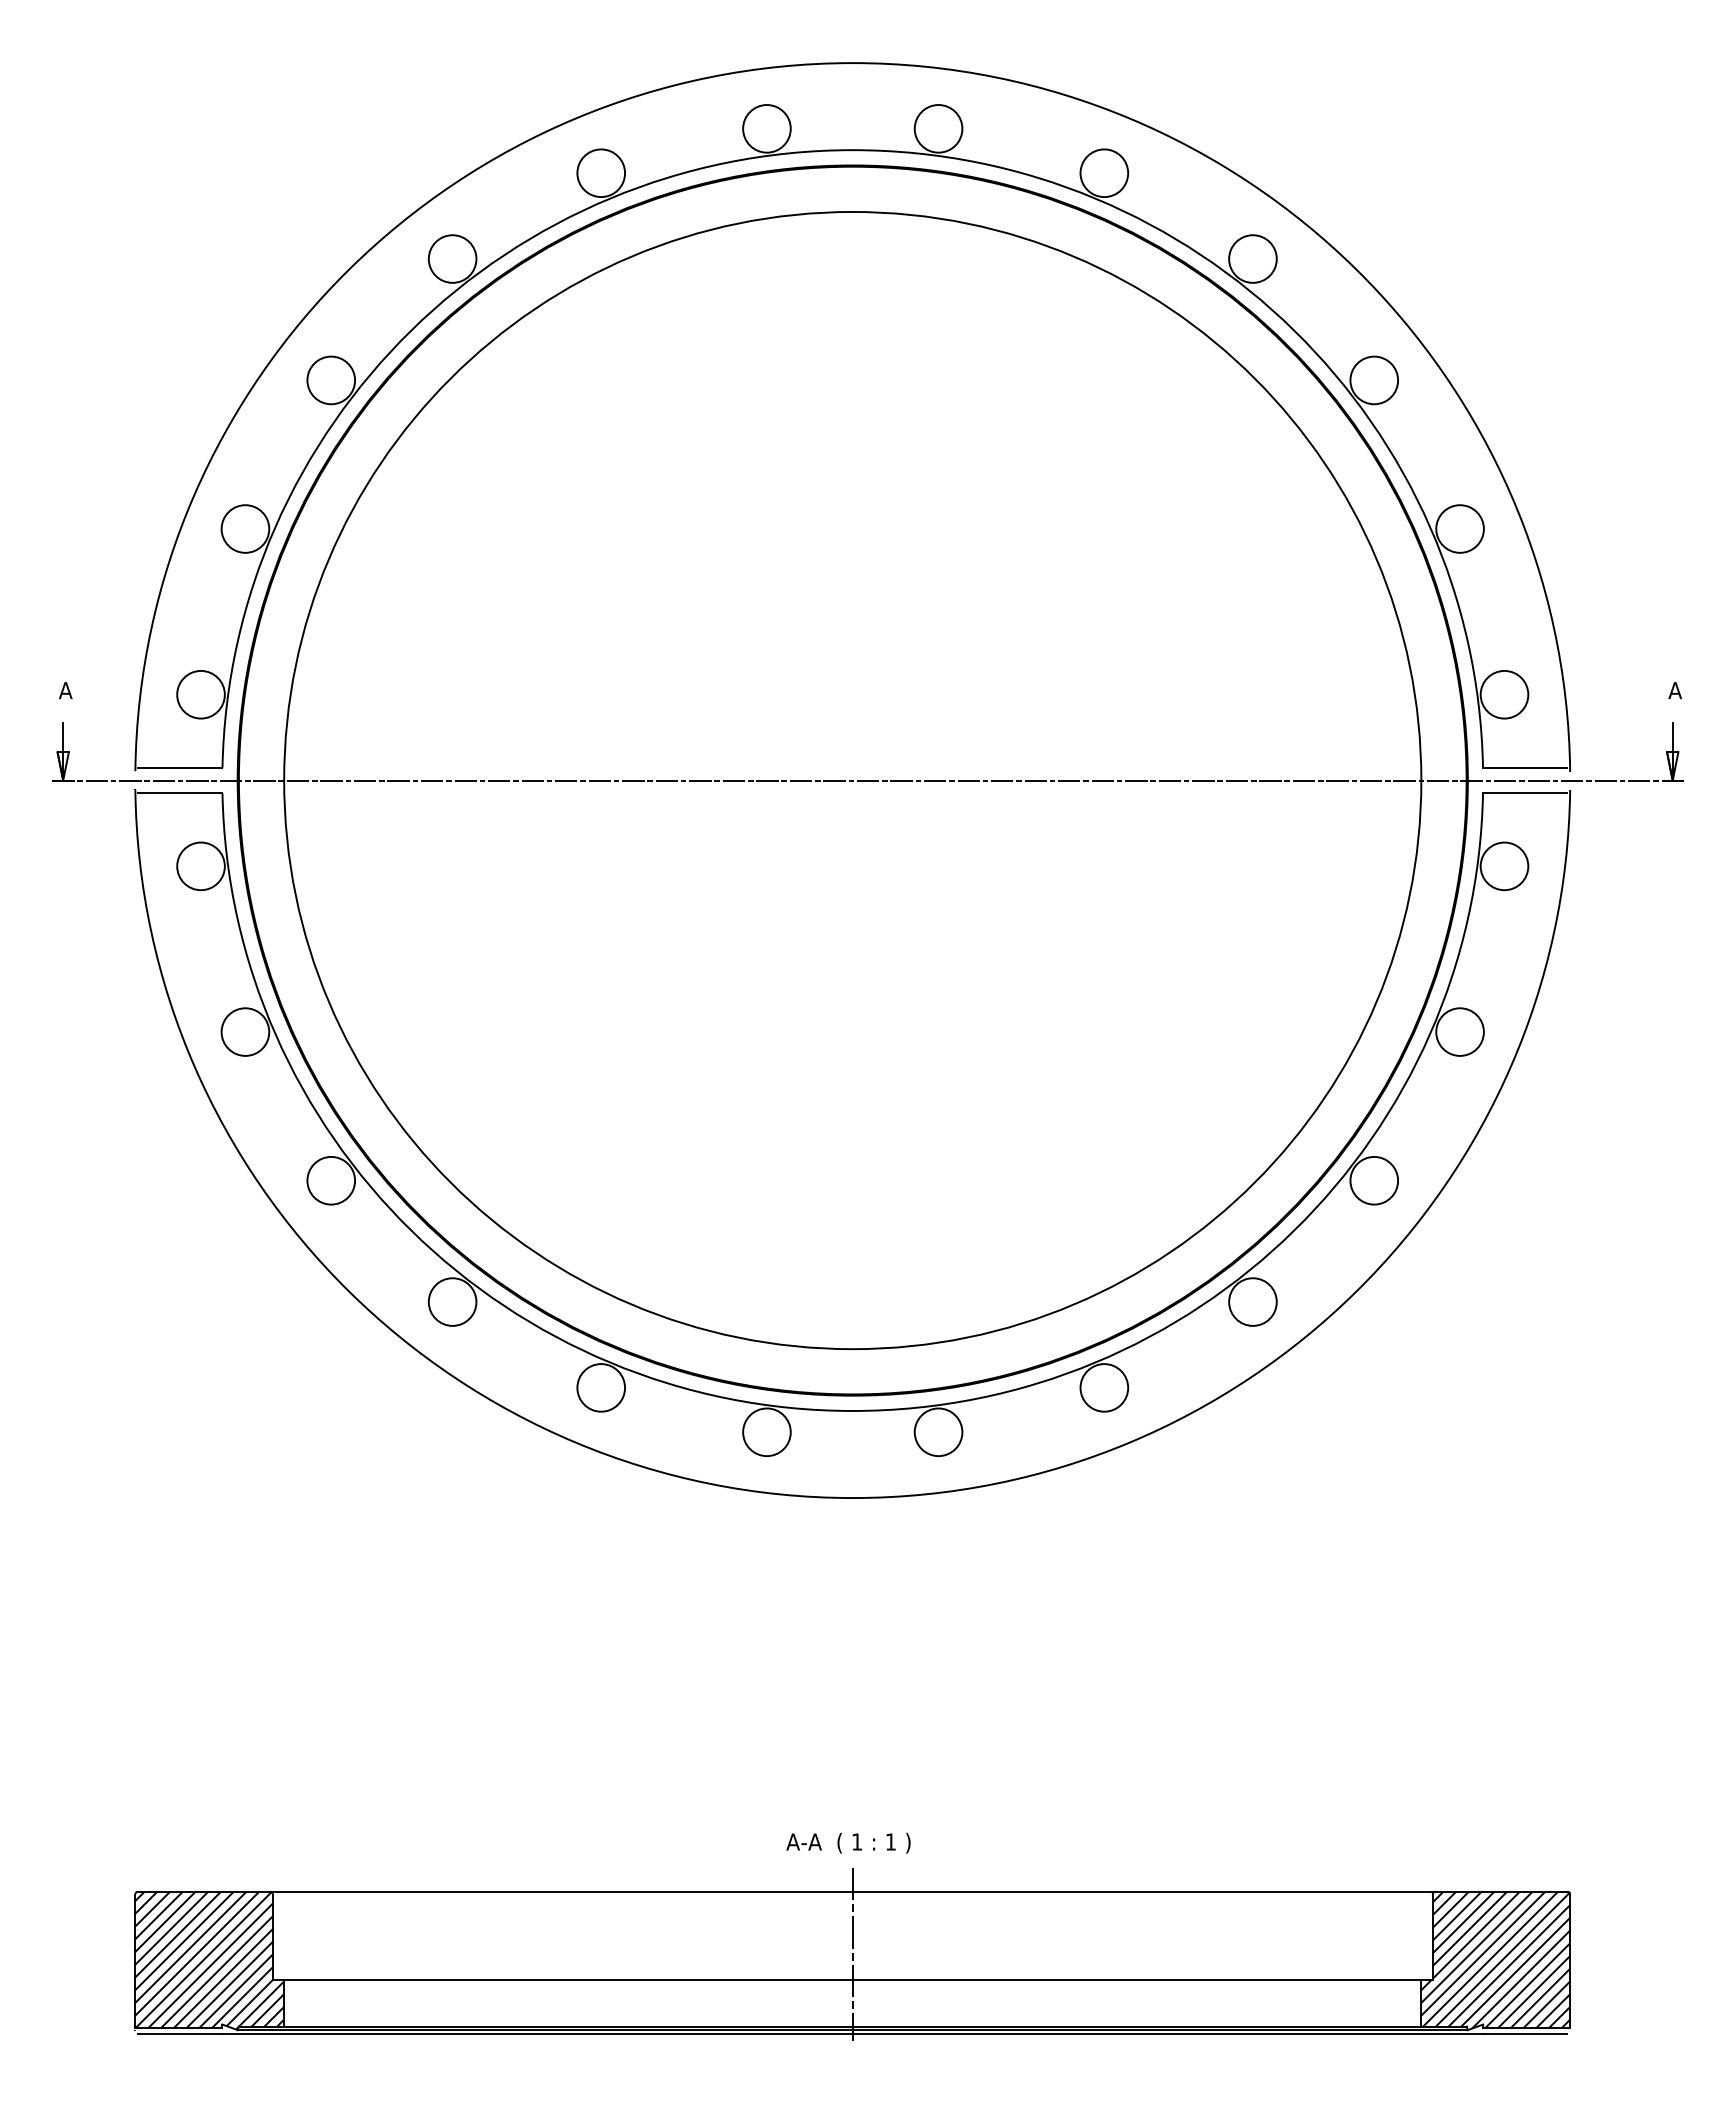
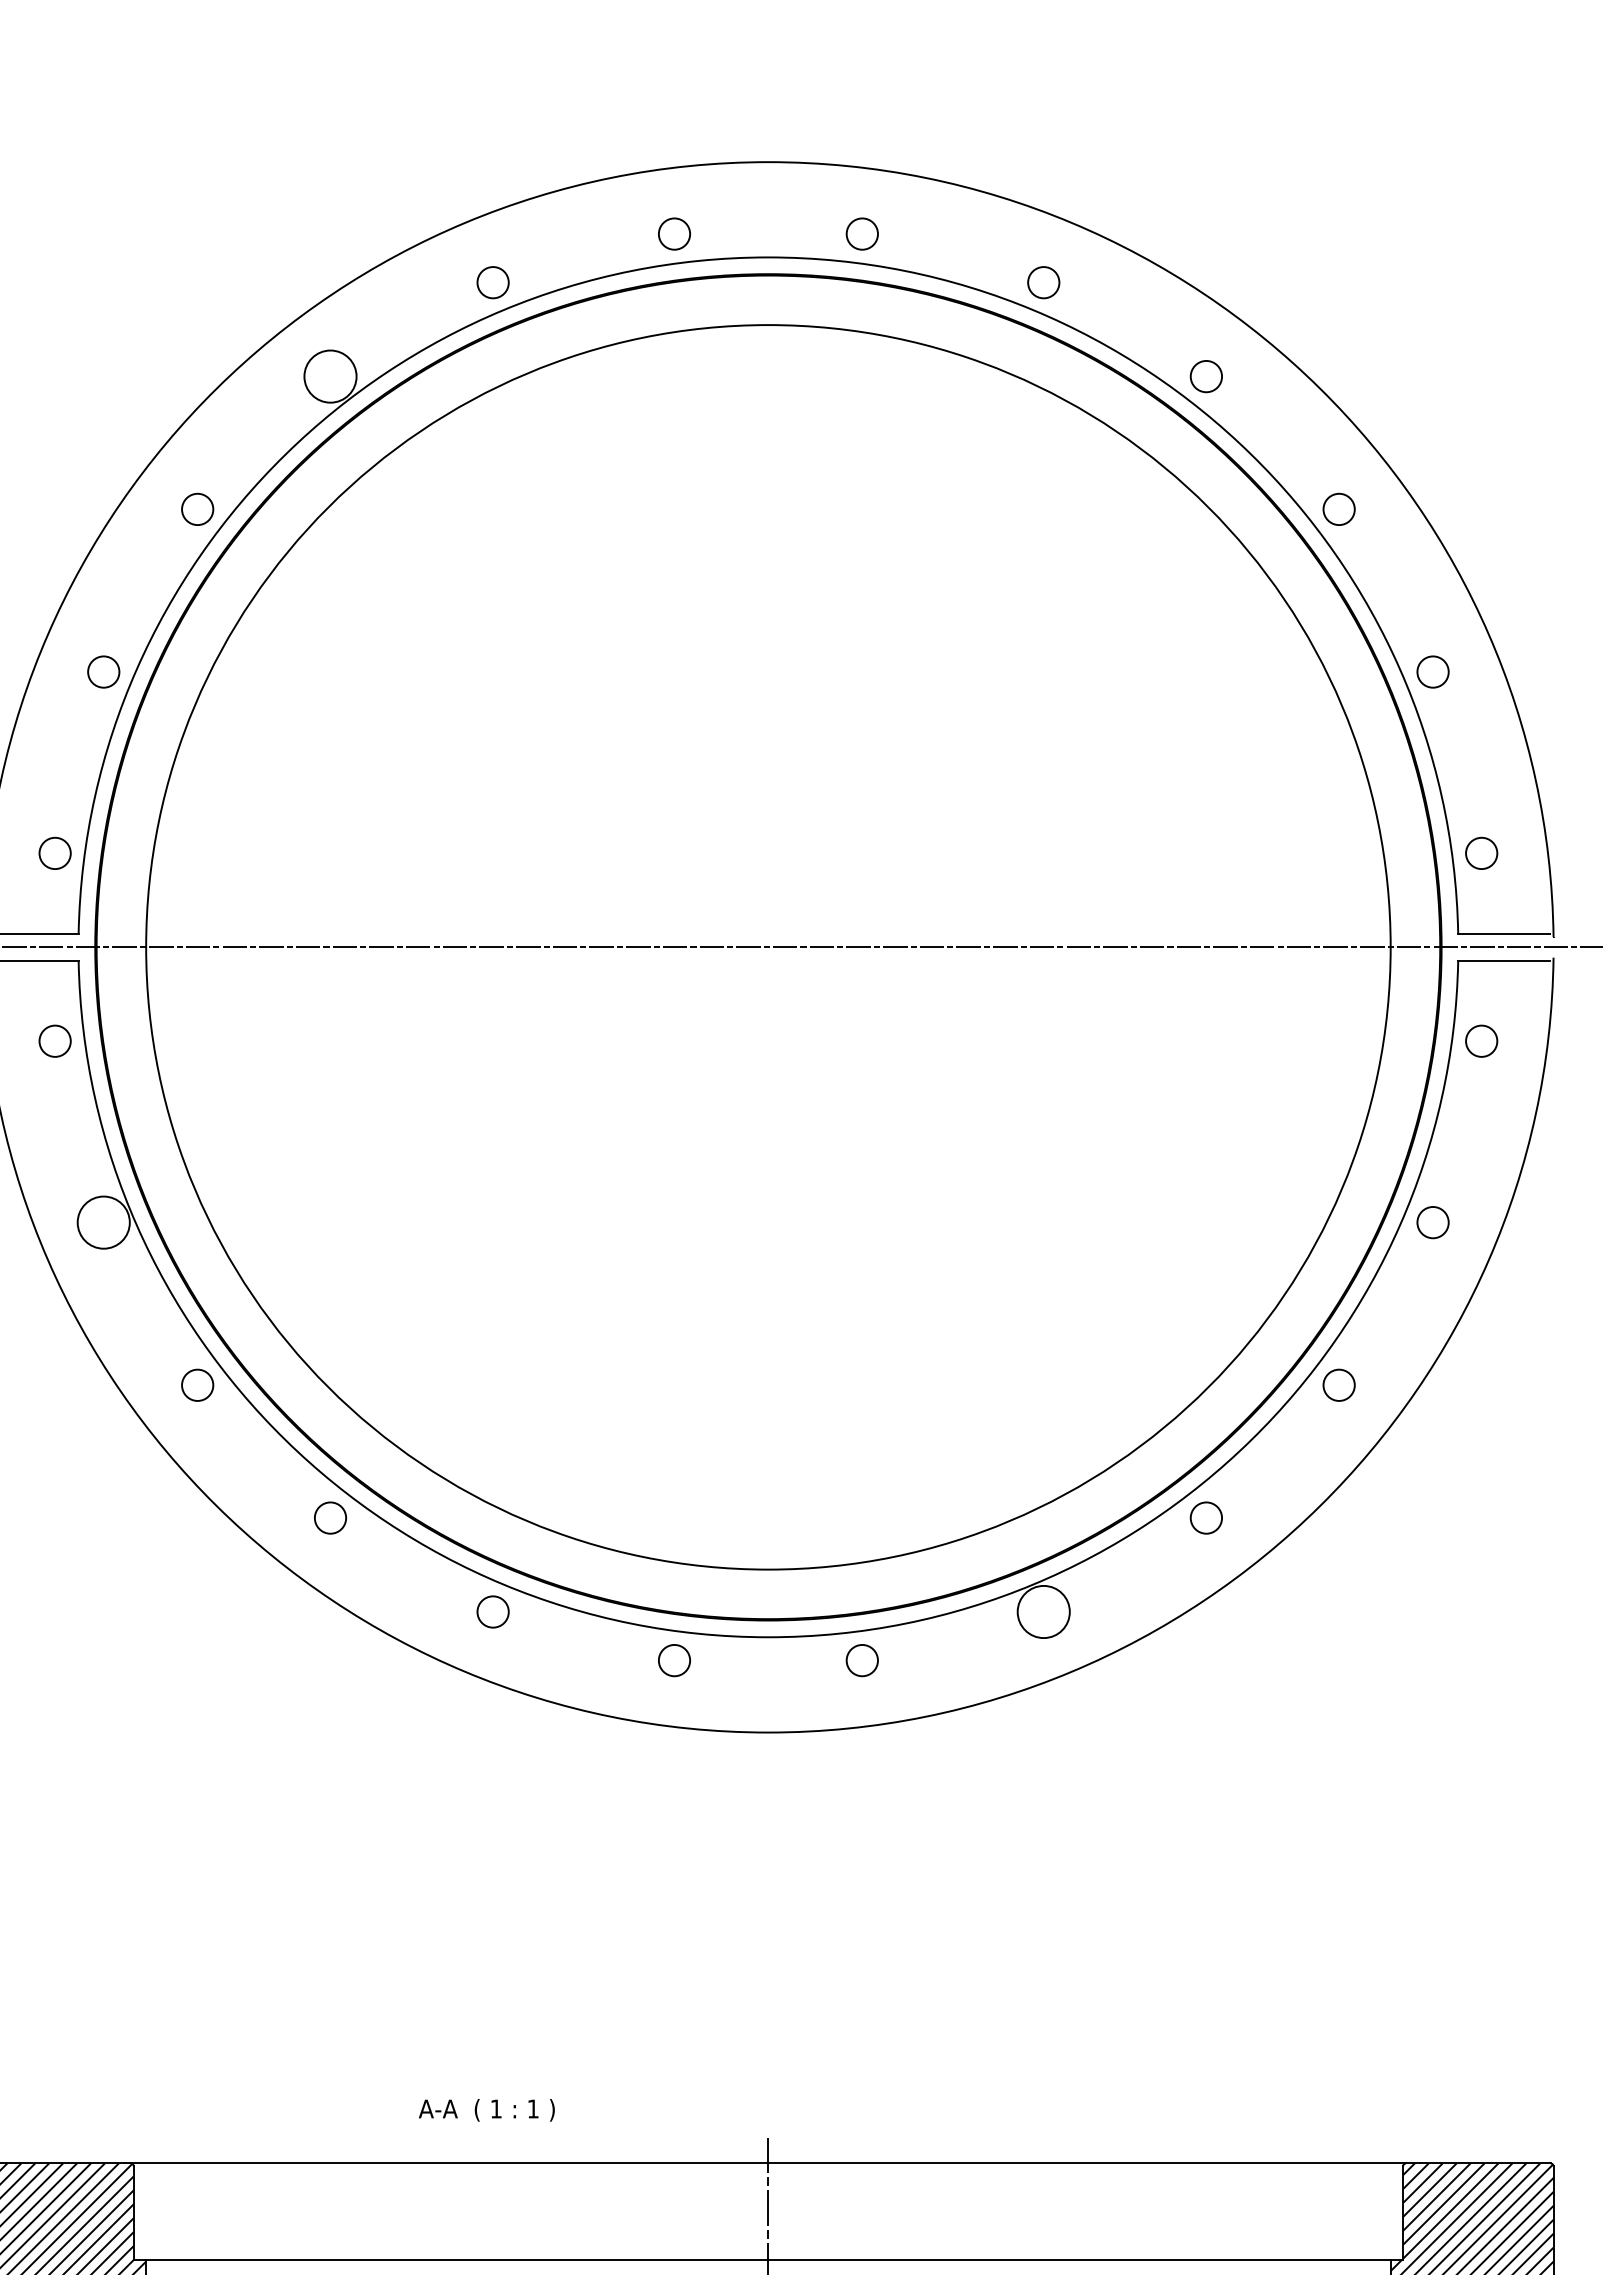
circle: (766, 128) -> (674, 233), size x0.6
circle: (938, 128) -> (862, 233), size x0.6
circle: (601, 173) -> (493, 282), size x0.6
circle: (1104, 173) -> (1043, 282), size x0.6
circle: (1252, 258) -> (1205, 375), size x0.6
circle: (331, 380) -> (197, 509), size x0.6
circle: (1374, 380) -> (1339, 509), size x0.6
circle: (245, 528) -> (103, 671), size x0.6
circle: (1459, 528) -> (1432, 671), size x0.6
circle: (200, 694) -> (54, 853), size x0.6
circle: (1504, 694) -> (1481, 853), size x0.6
circle: (200, 866) -> (54, 1041), size x0.6
circle: (1504, 866) -> (1481, 1041), size x0.6
circle: (1459, 1031) -> (1432, 1221), size x0.6
circle: (331, 1180) -> (197, 1385), size x0.6
circle: (1374, 1180) -> (1339, 1385), size x0.6
circle: (452, 1301) -> (330, 1517), size x0.6
circle: (1252, 1301) -> (1205, 1517), size x0.6
circle: (601, 1387) -> (493, 1611), size x0.6
circle: (766, 1432) -> (674, 1660), size x0.6
circle: (938, 1432) -> (862, 1660), size x0.6
text: (848, 1842) -> (486, 2109), moved

